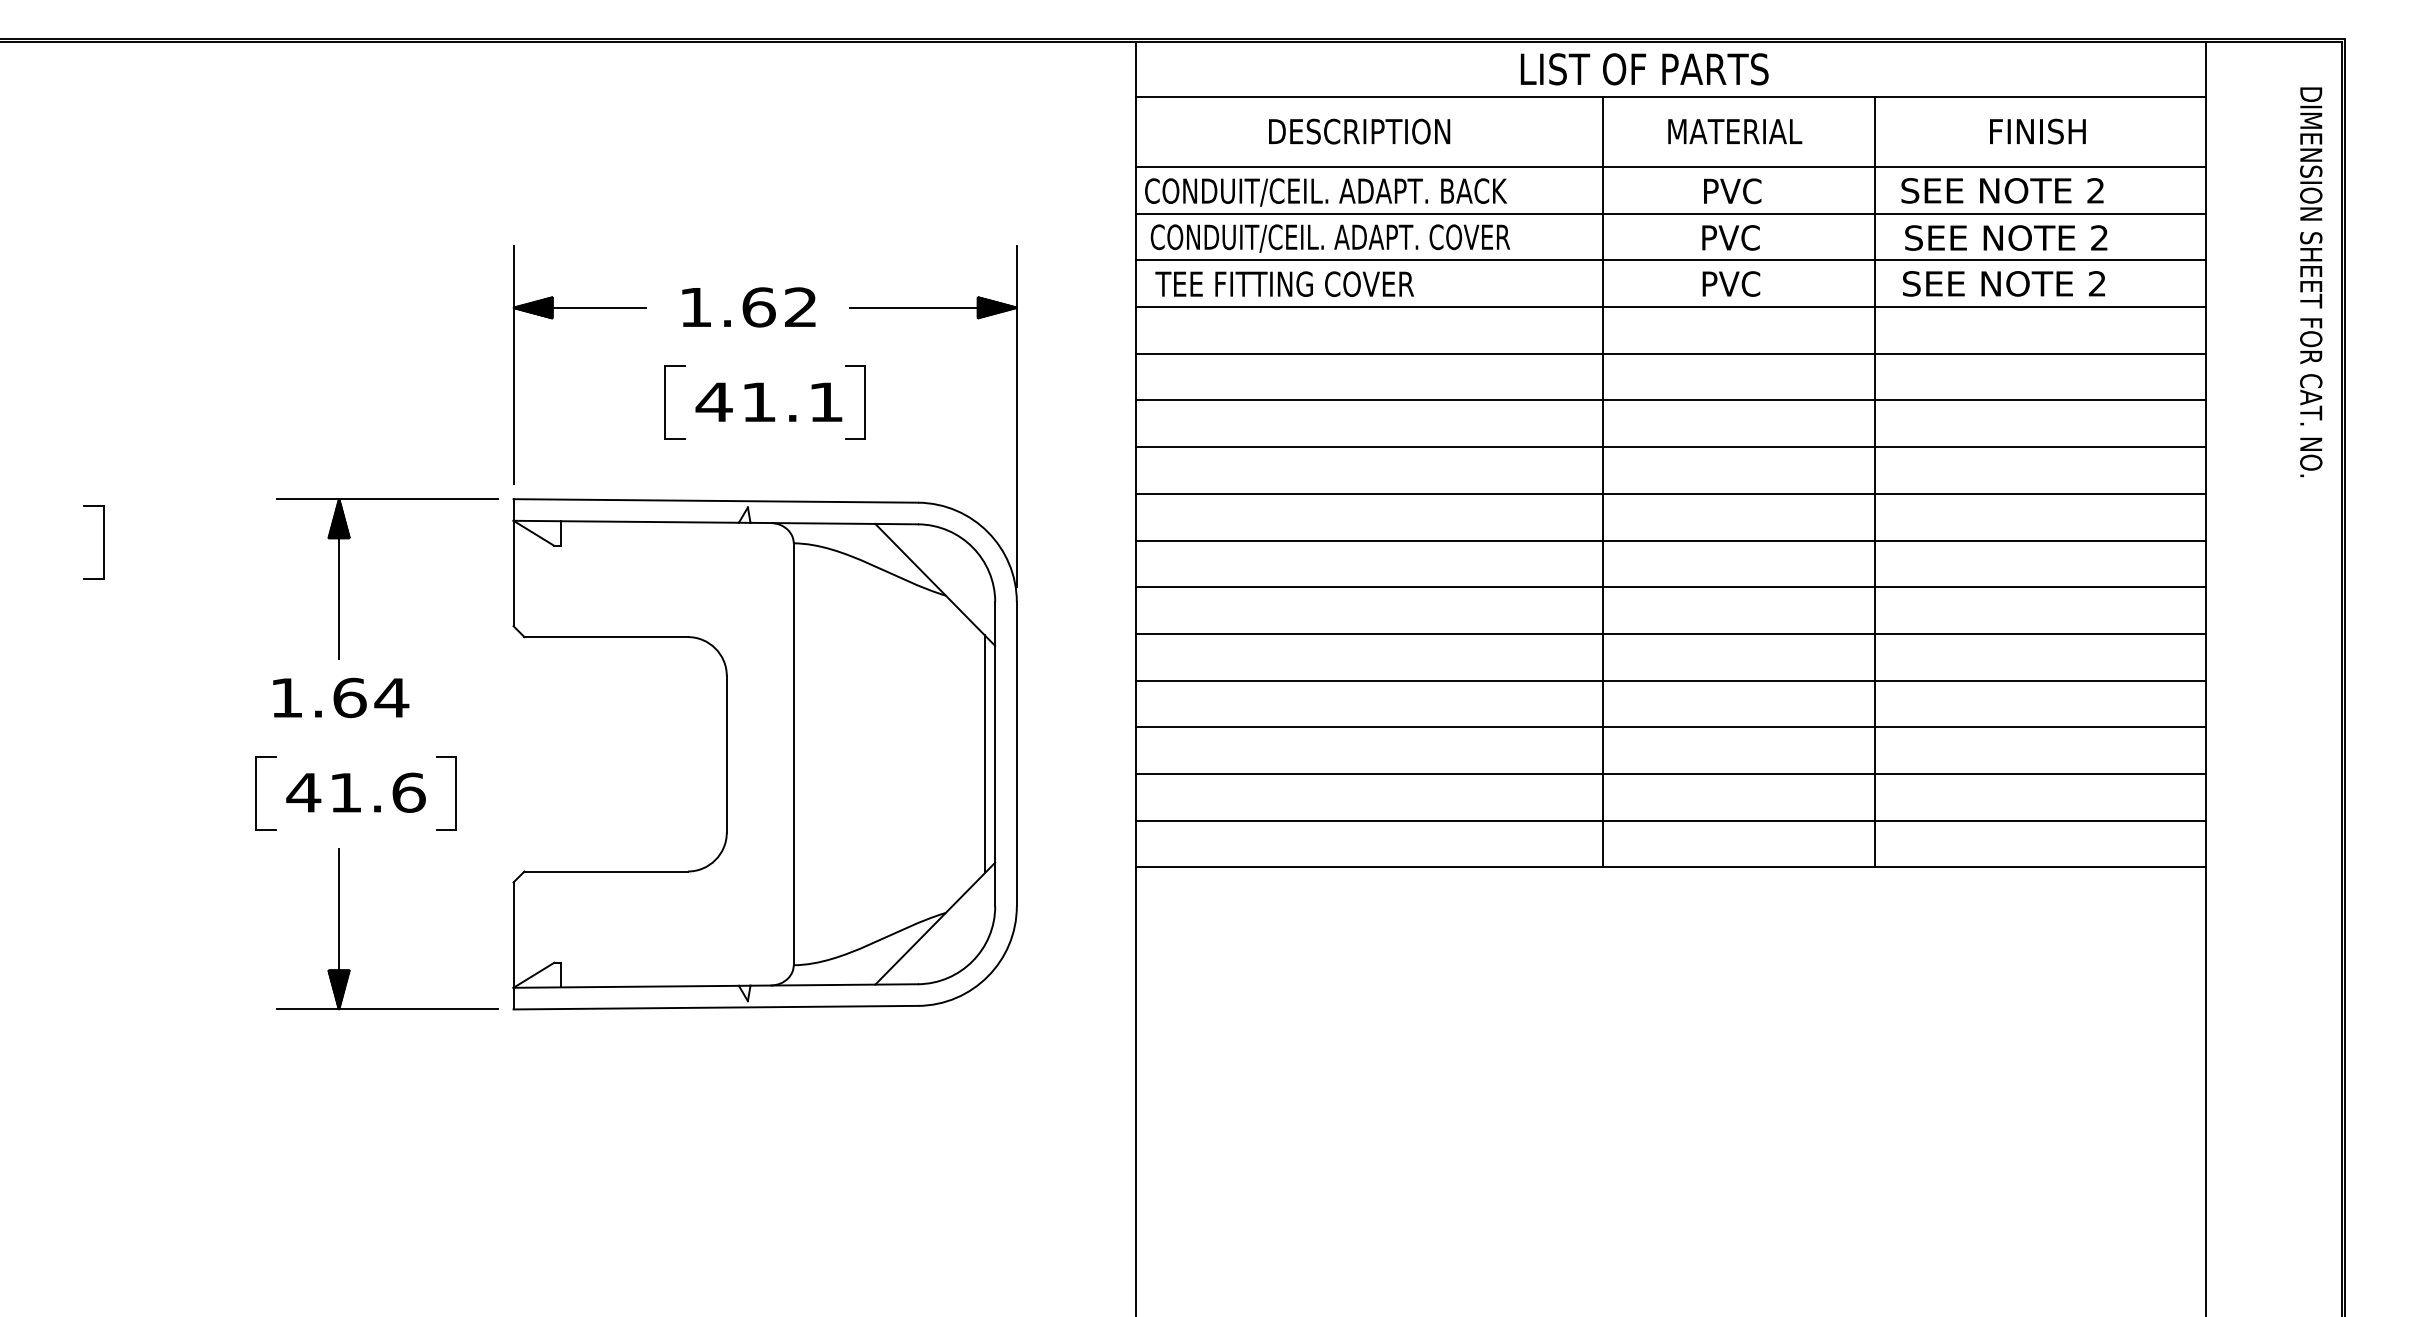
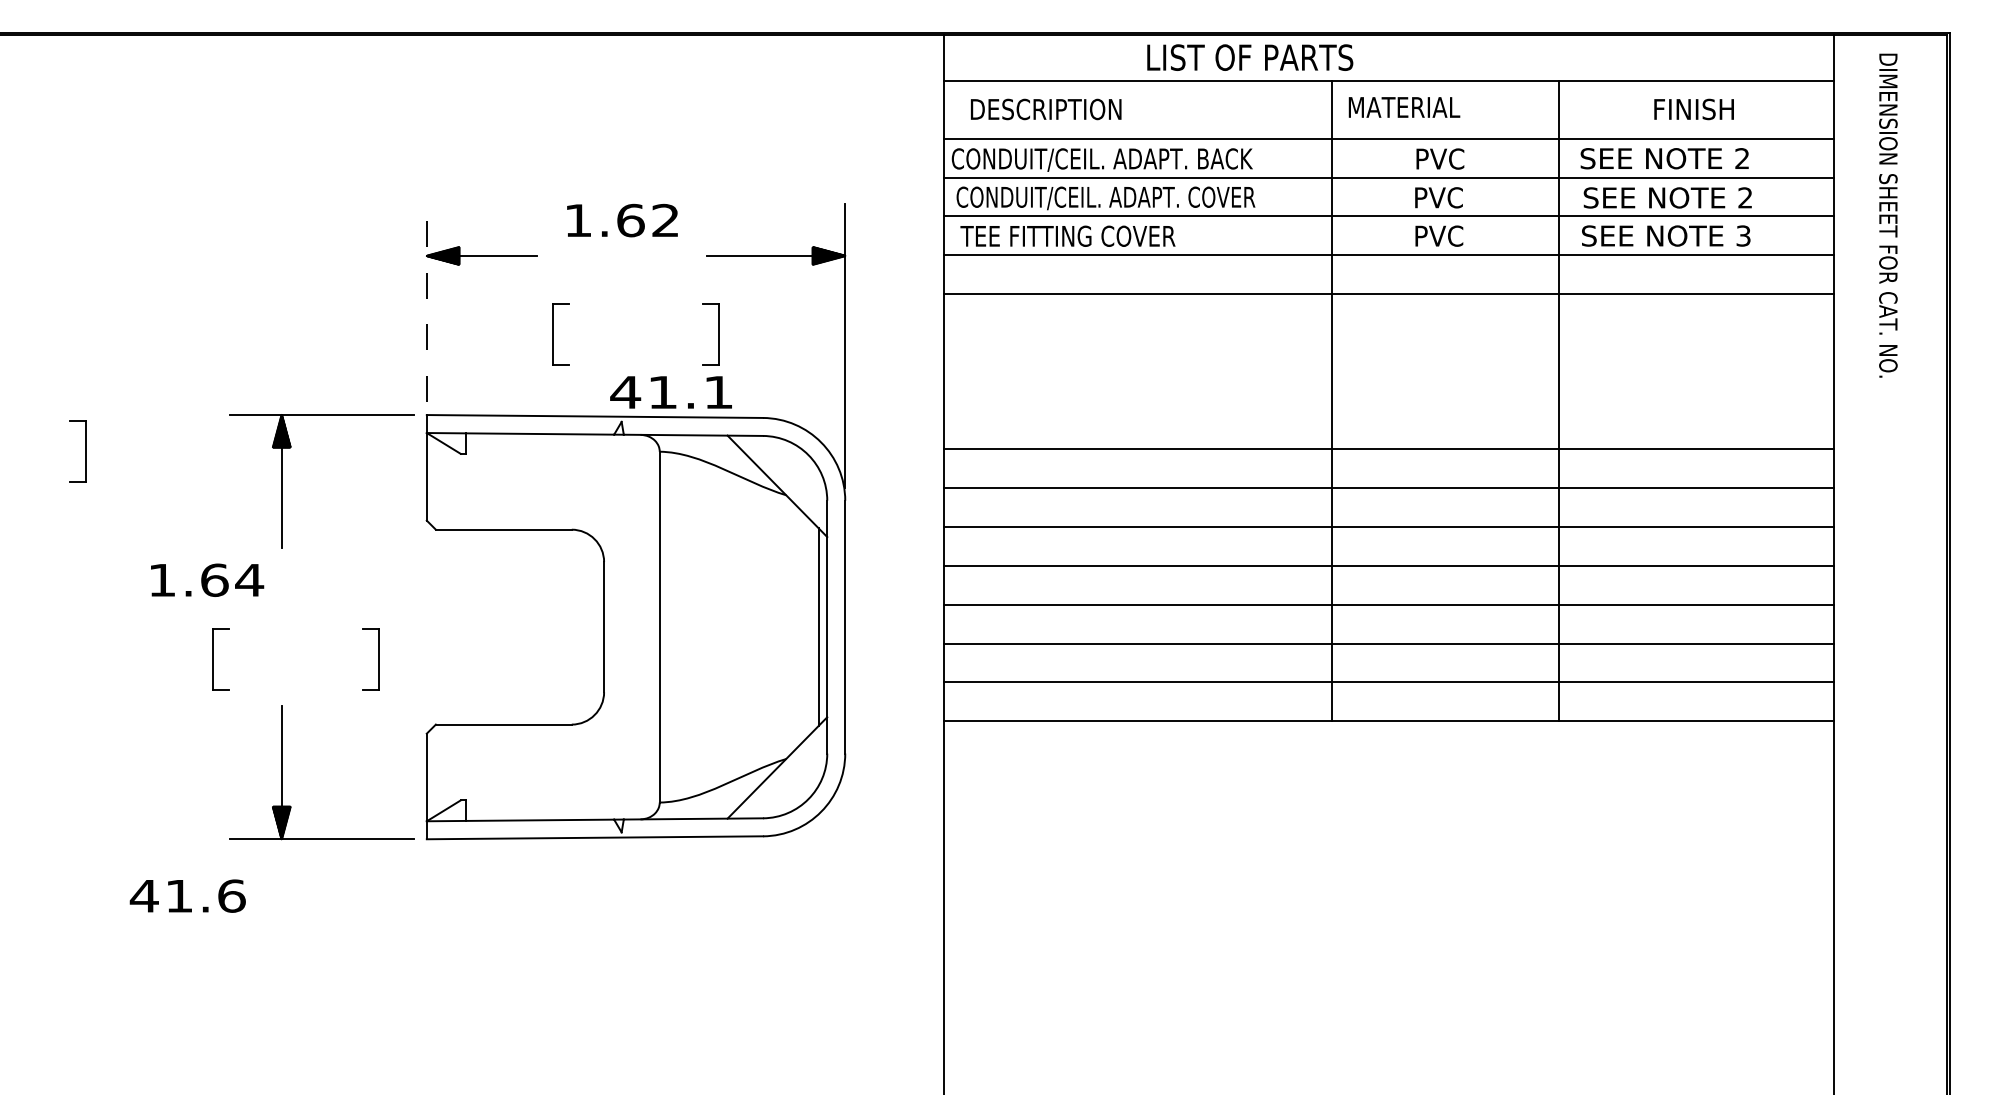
text: (1645, 69) -> (1250, 57), moved
text: (1359, 131) -> (1046, 109), moved
text: (1735, 131) -> (1404, 107), moved
text: (2311, 282) -> (1888, 215), moved
text: (2097, 283) -> (1743, 235), 2 -> 3
text: (748, 307) -> (622, 220), moved
line: (513, 365) -> (426, 303), solid -> dashed
line: (1670, 399) -> (1388, 332), removed
text: (768, 402) -> (670, 392), moved
line: (1670, 446) -> (1388, 371), removed
line: (1670, 493) -> (1388, 410), removed
text: (341, 696) -> (207, 579), moved
text: (355, 792) -> (187, 895), moved

